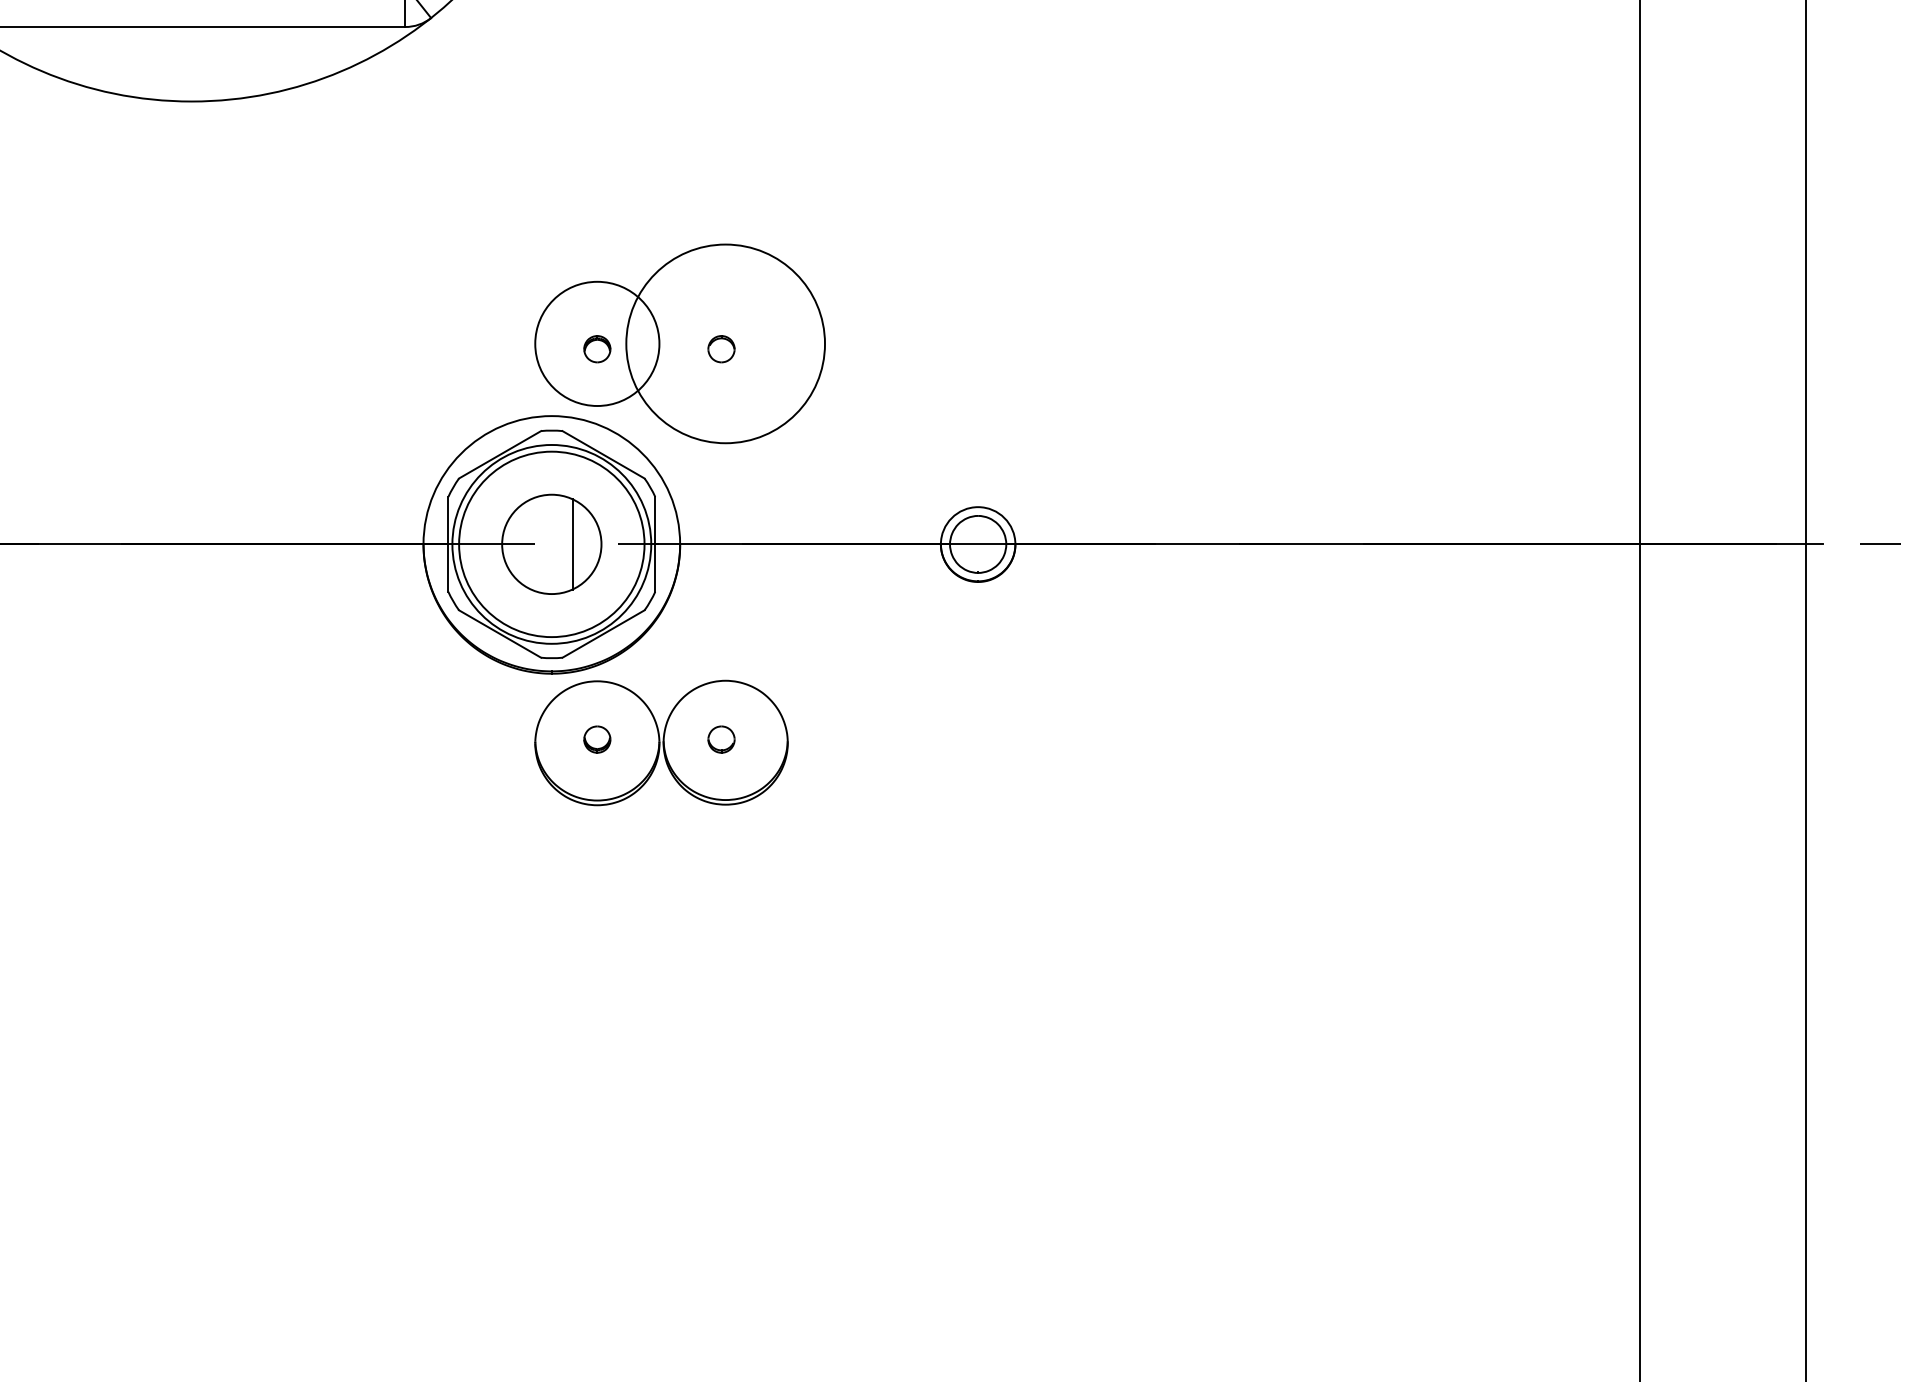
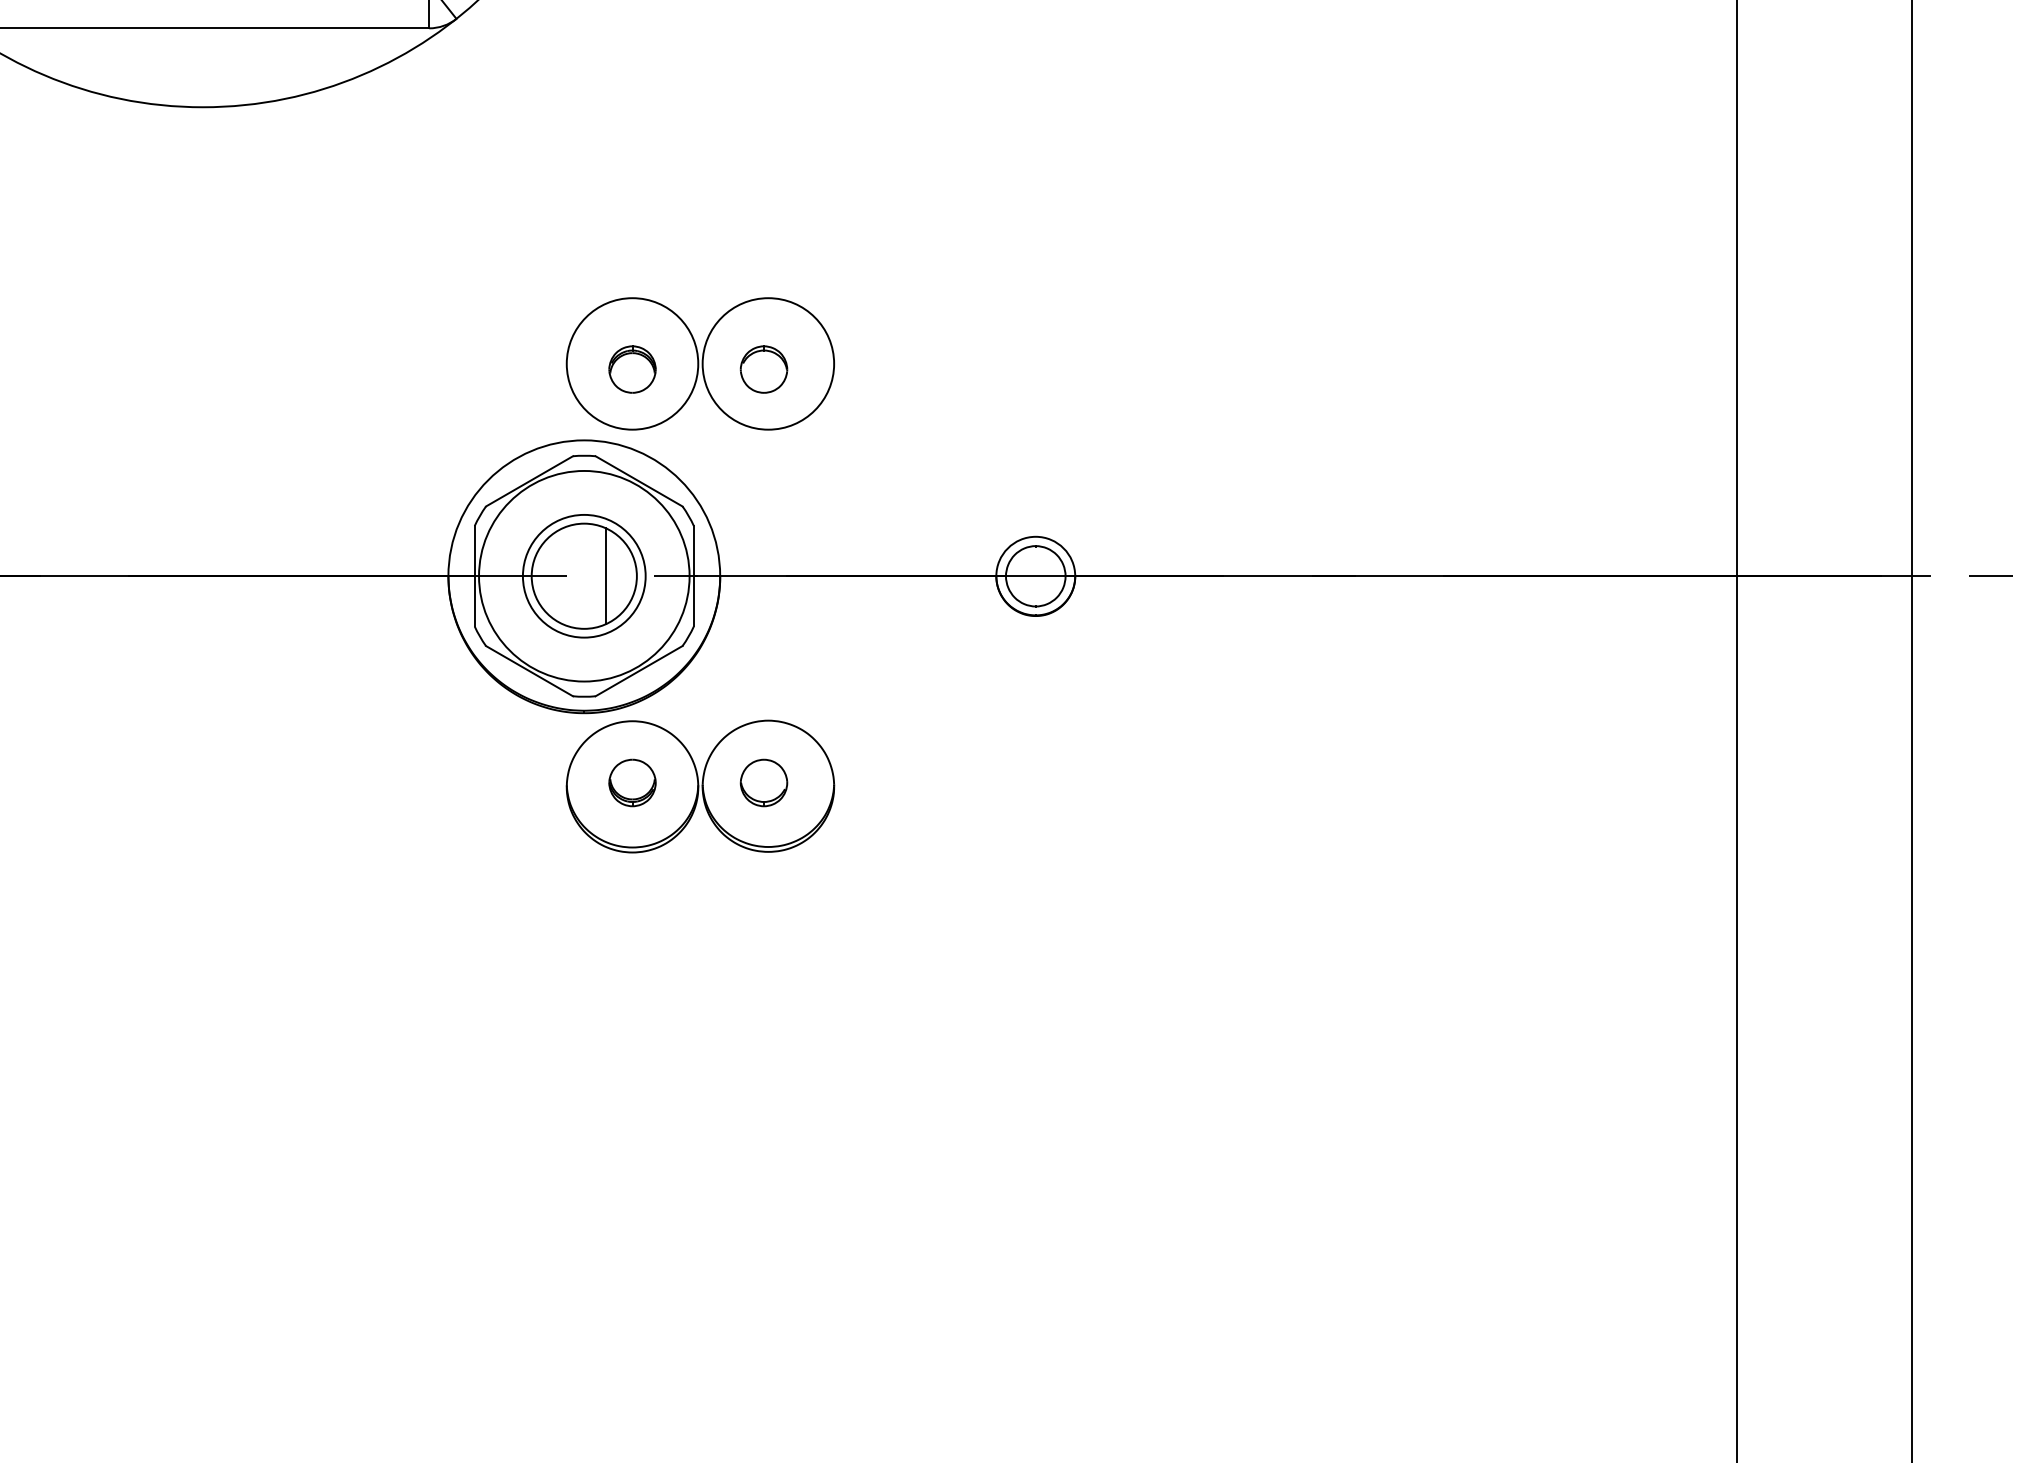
circle: (725, 343) -> (768, 363), size x0.62
part: (597, 349) -> (632, 369), size x1.67
part: (721, 349) -> (763, 369), size x1.67
circle: (551, 543) -> (583, 575), size x0.62
part: (597, 739) -> (632, 782), size x1.67
part: (721, 739) -> (763, 782), size x1.67

